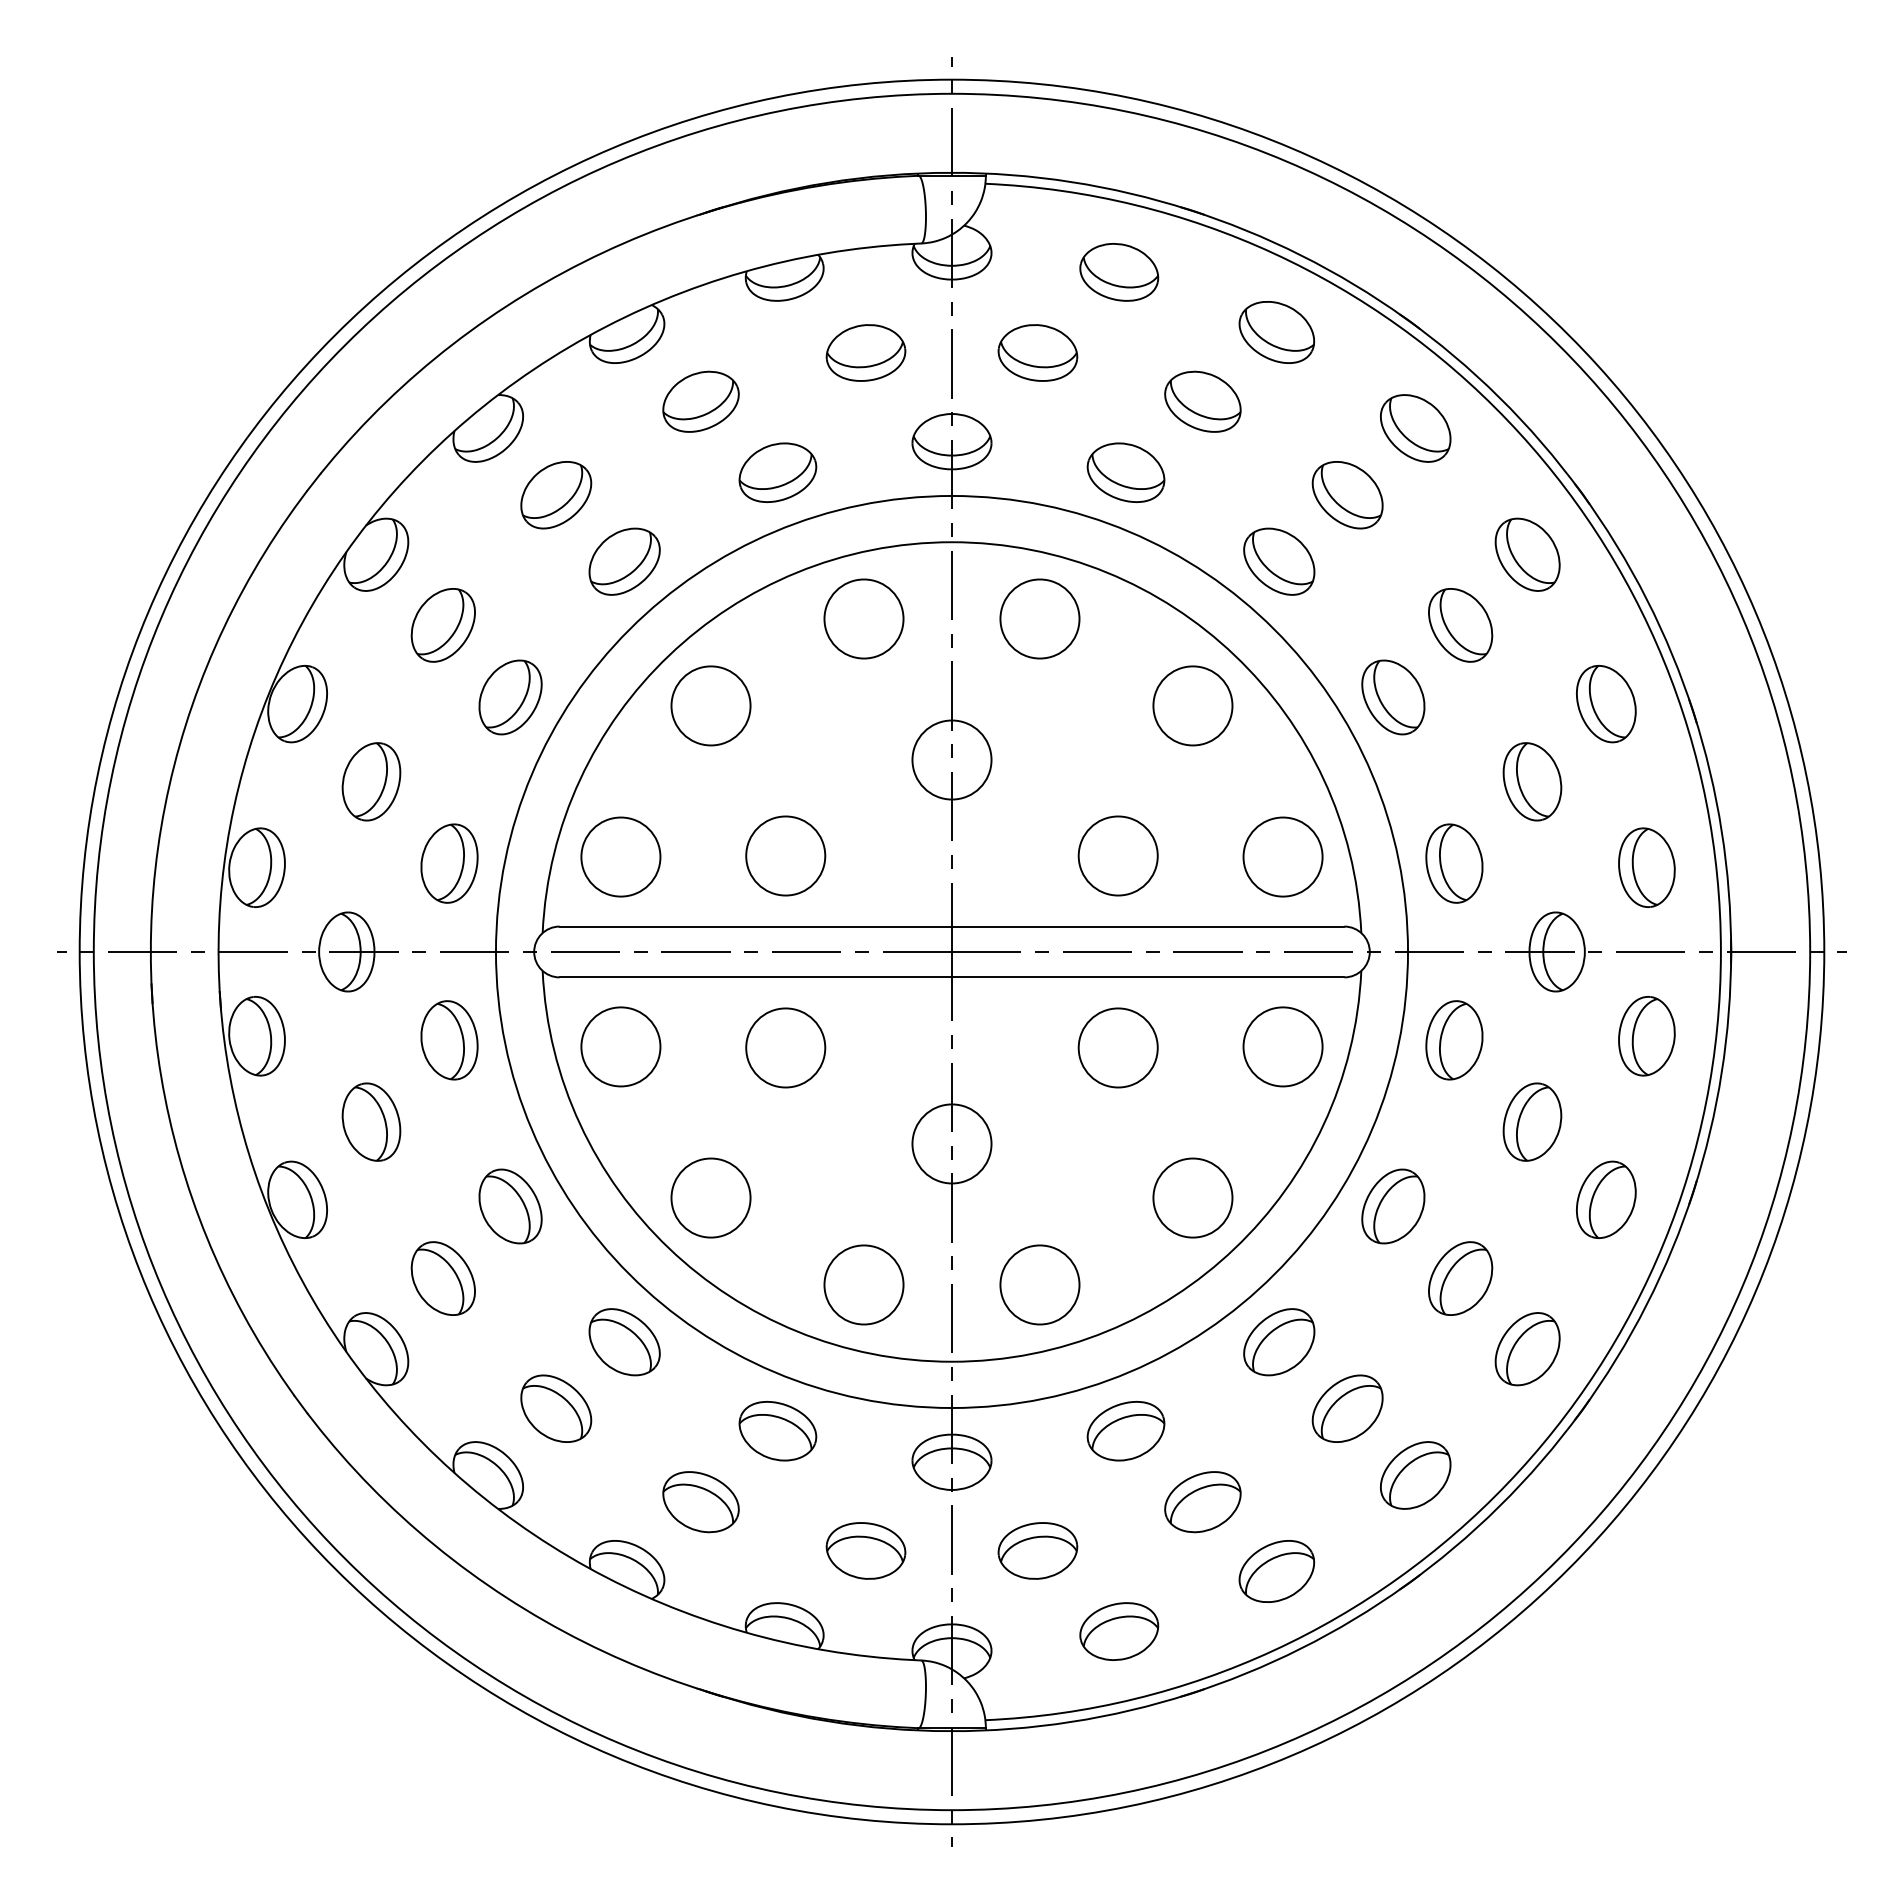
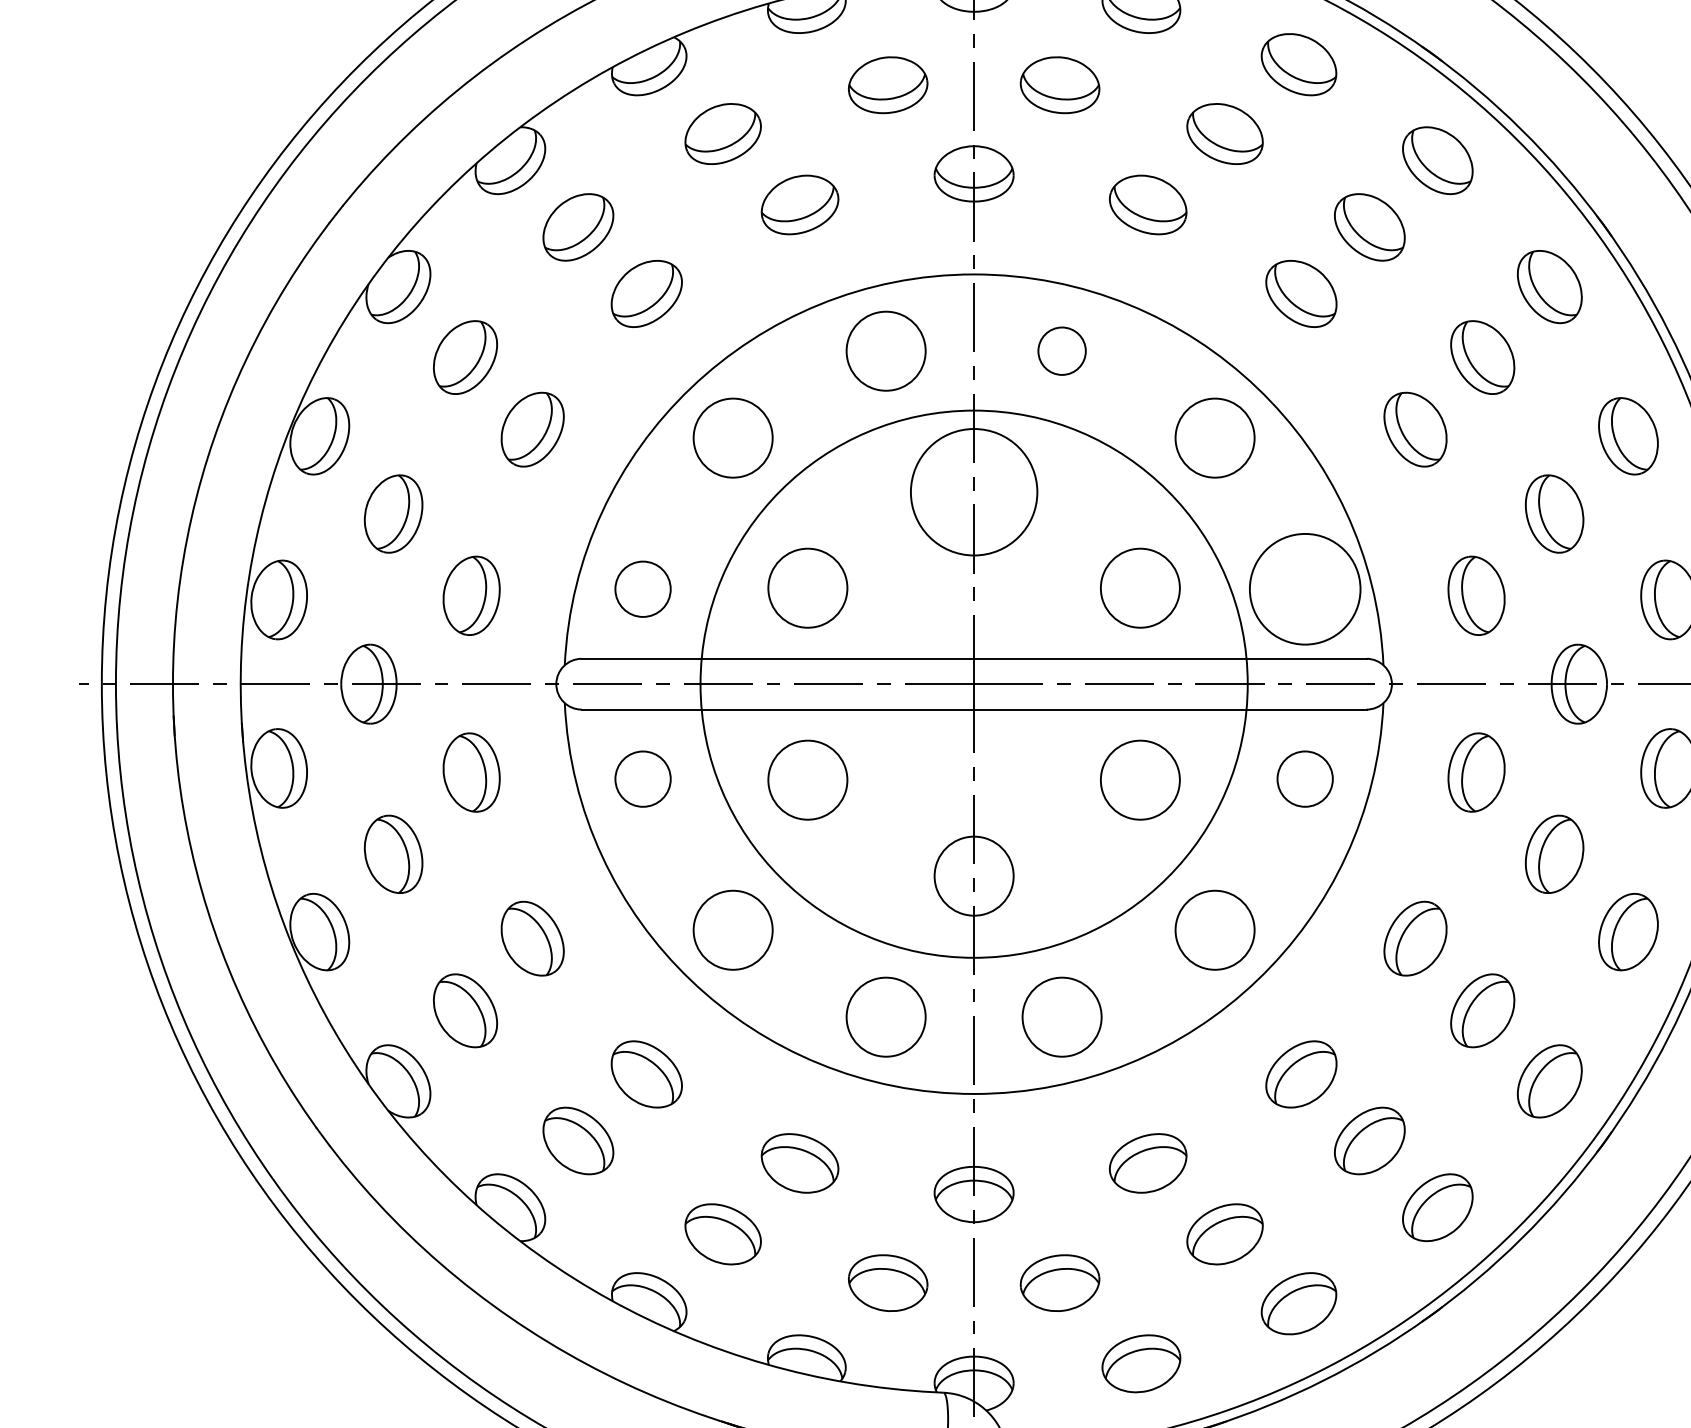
circle: (1039, 618) -> (1061, 350), size x0.6
circle: (951, 759) -> (973, 491), size x1.6
circle: (620, 856) -> (642, 588), size x0.7
circle: (1282, 856) -> (1304, 588), size x1.4
circle: (951, 951) -> (973, 683), size x0.6
circle: (620, 1046) -> (642, 778), size x0.7
circle: (1282, 1046) -> (1304, 778), size x0.7

